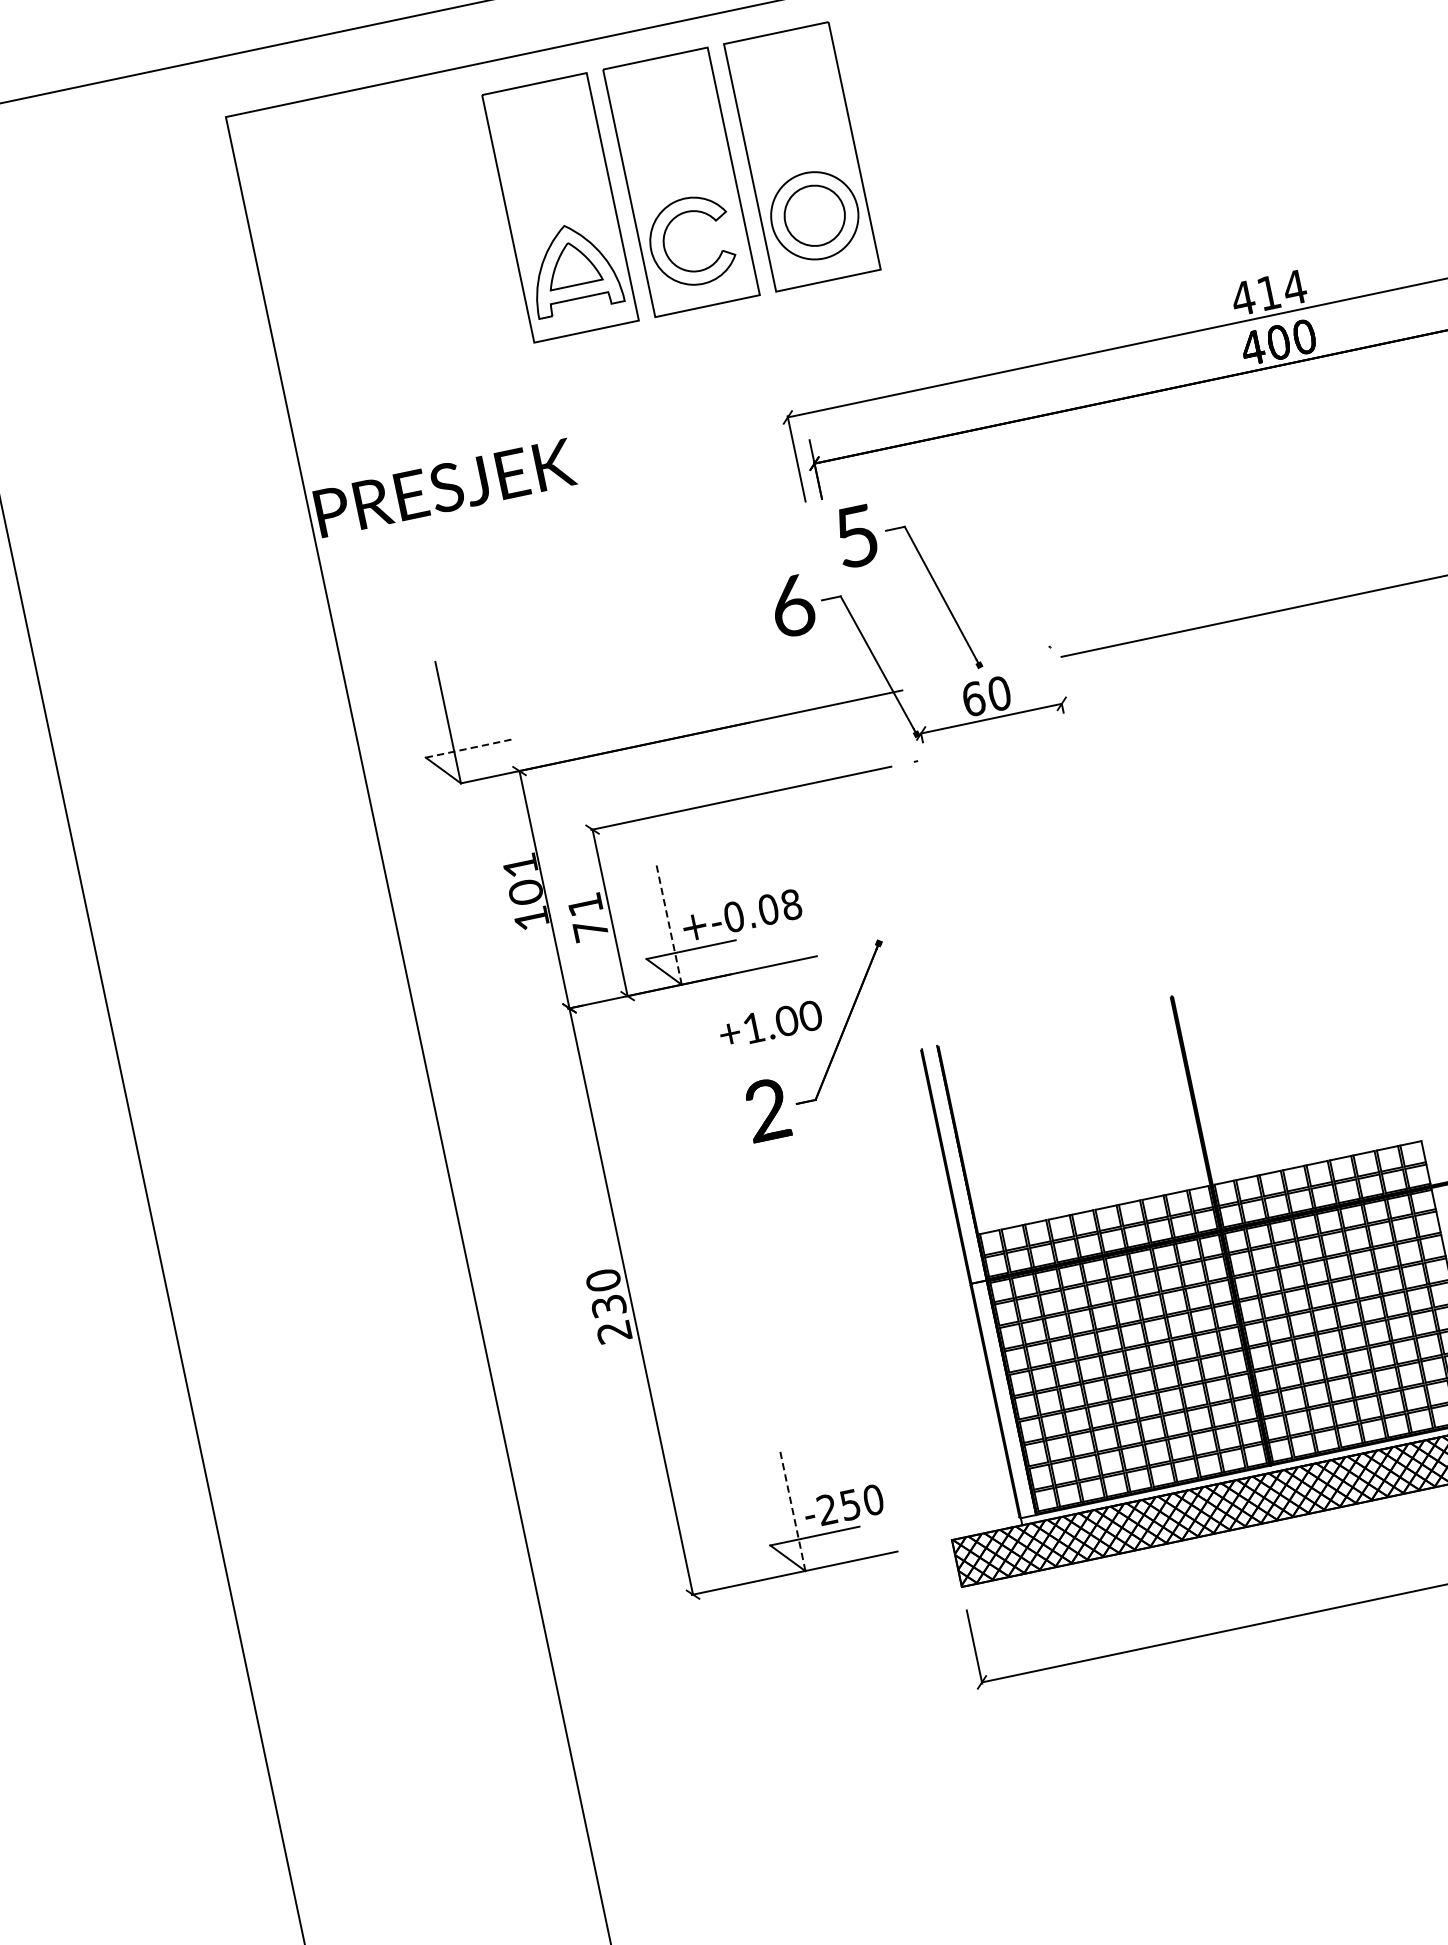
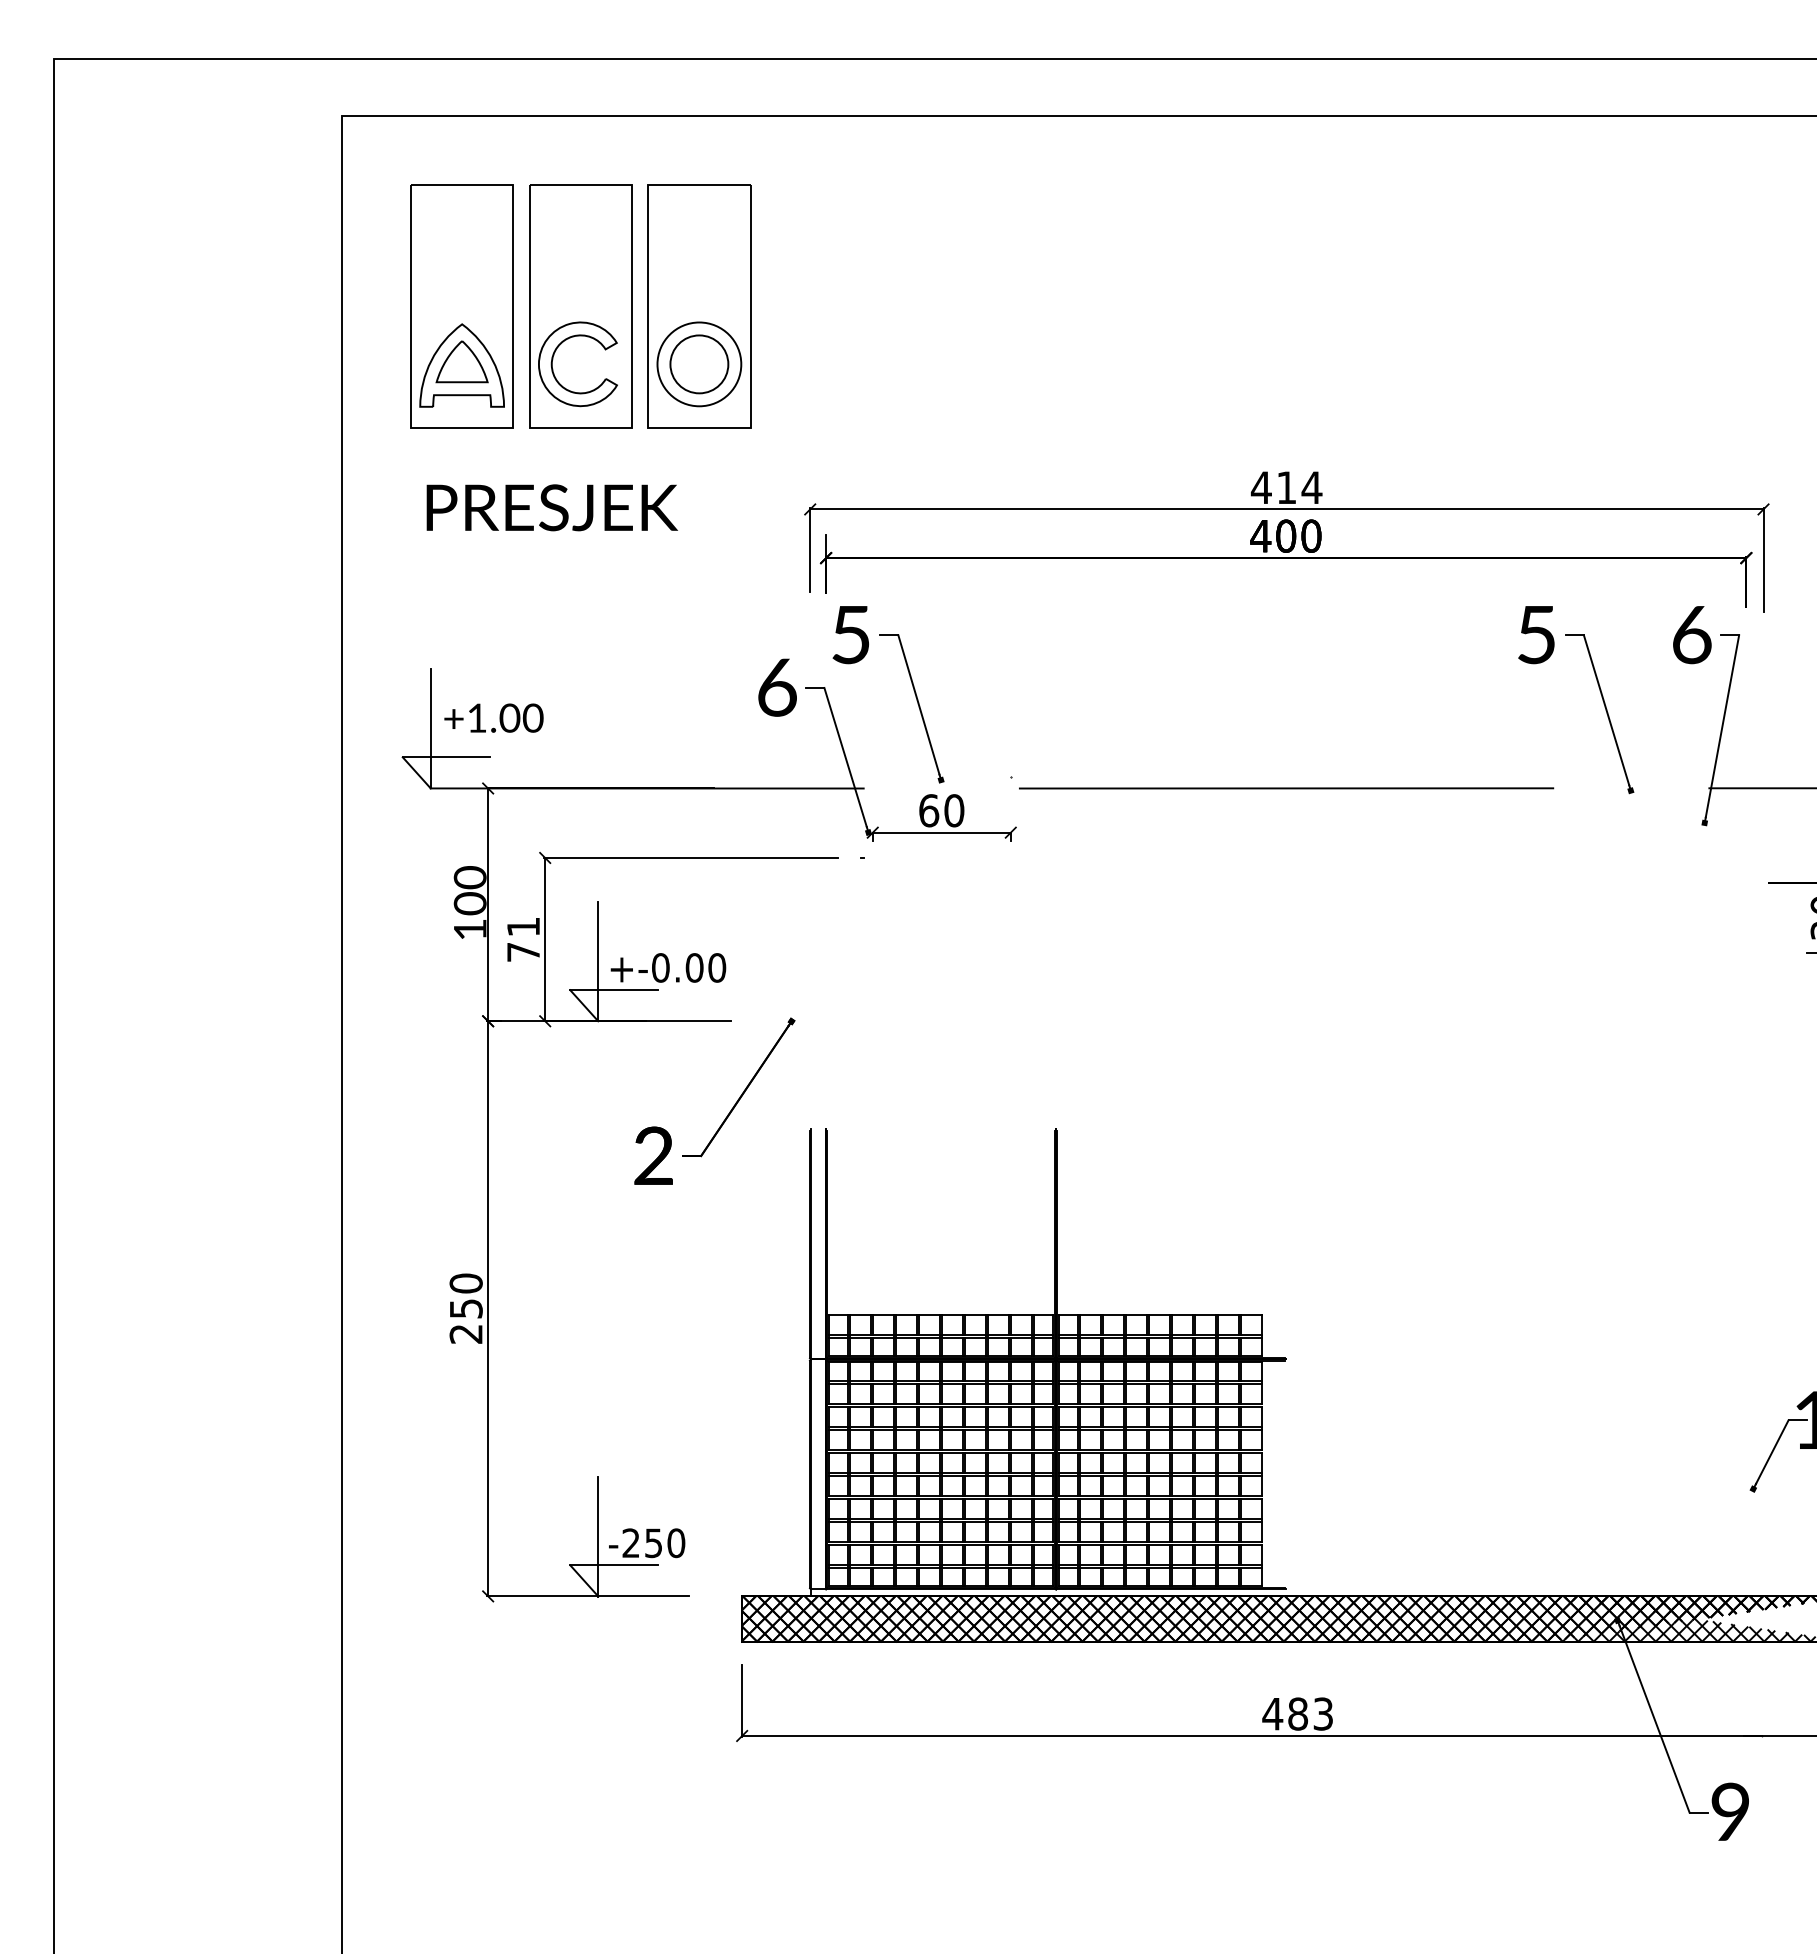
part: (681, 182) -> (580, 306), moved
text: (444, 487) -> (551, 507), moved
line: (470, 748) -> (446, 757), dashed -> solid
text: (519, 865) -> (469, 877), 101 -> 100
text: (791, 904) -> (717, 967), +-0.08 -> +-0.00
line: (669, 923) -> (598, 961), dashed -> solid
text: (770, 1023) -> (493, 717), moved
text: (608, 1306) -> (465, 1308), 230 -> 250
line: (792, 1510) -> (598, 1537), dashed -> solid

